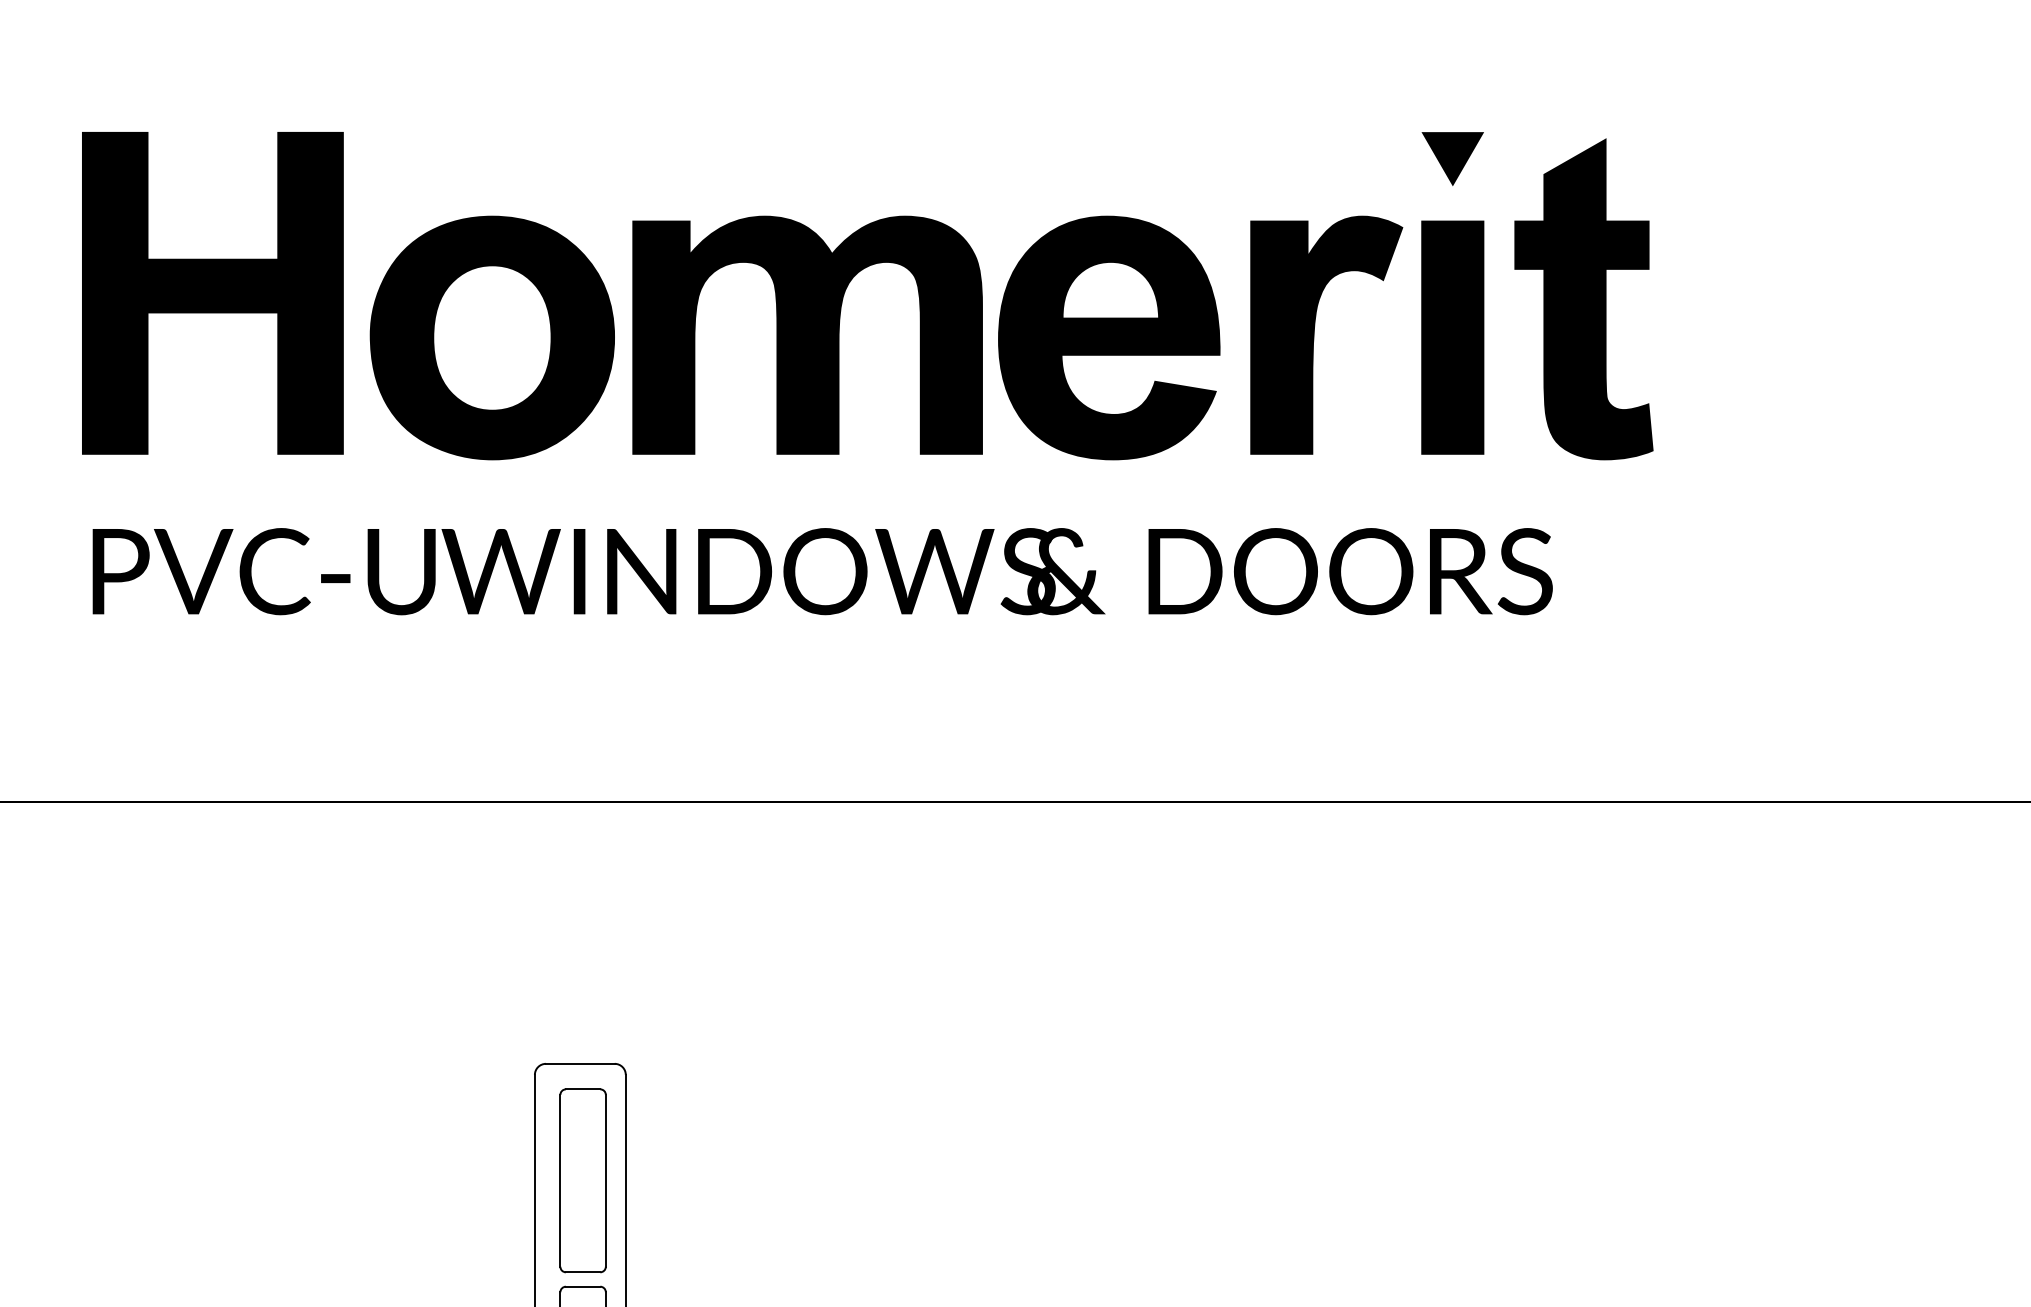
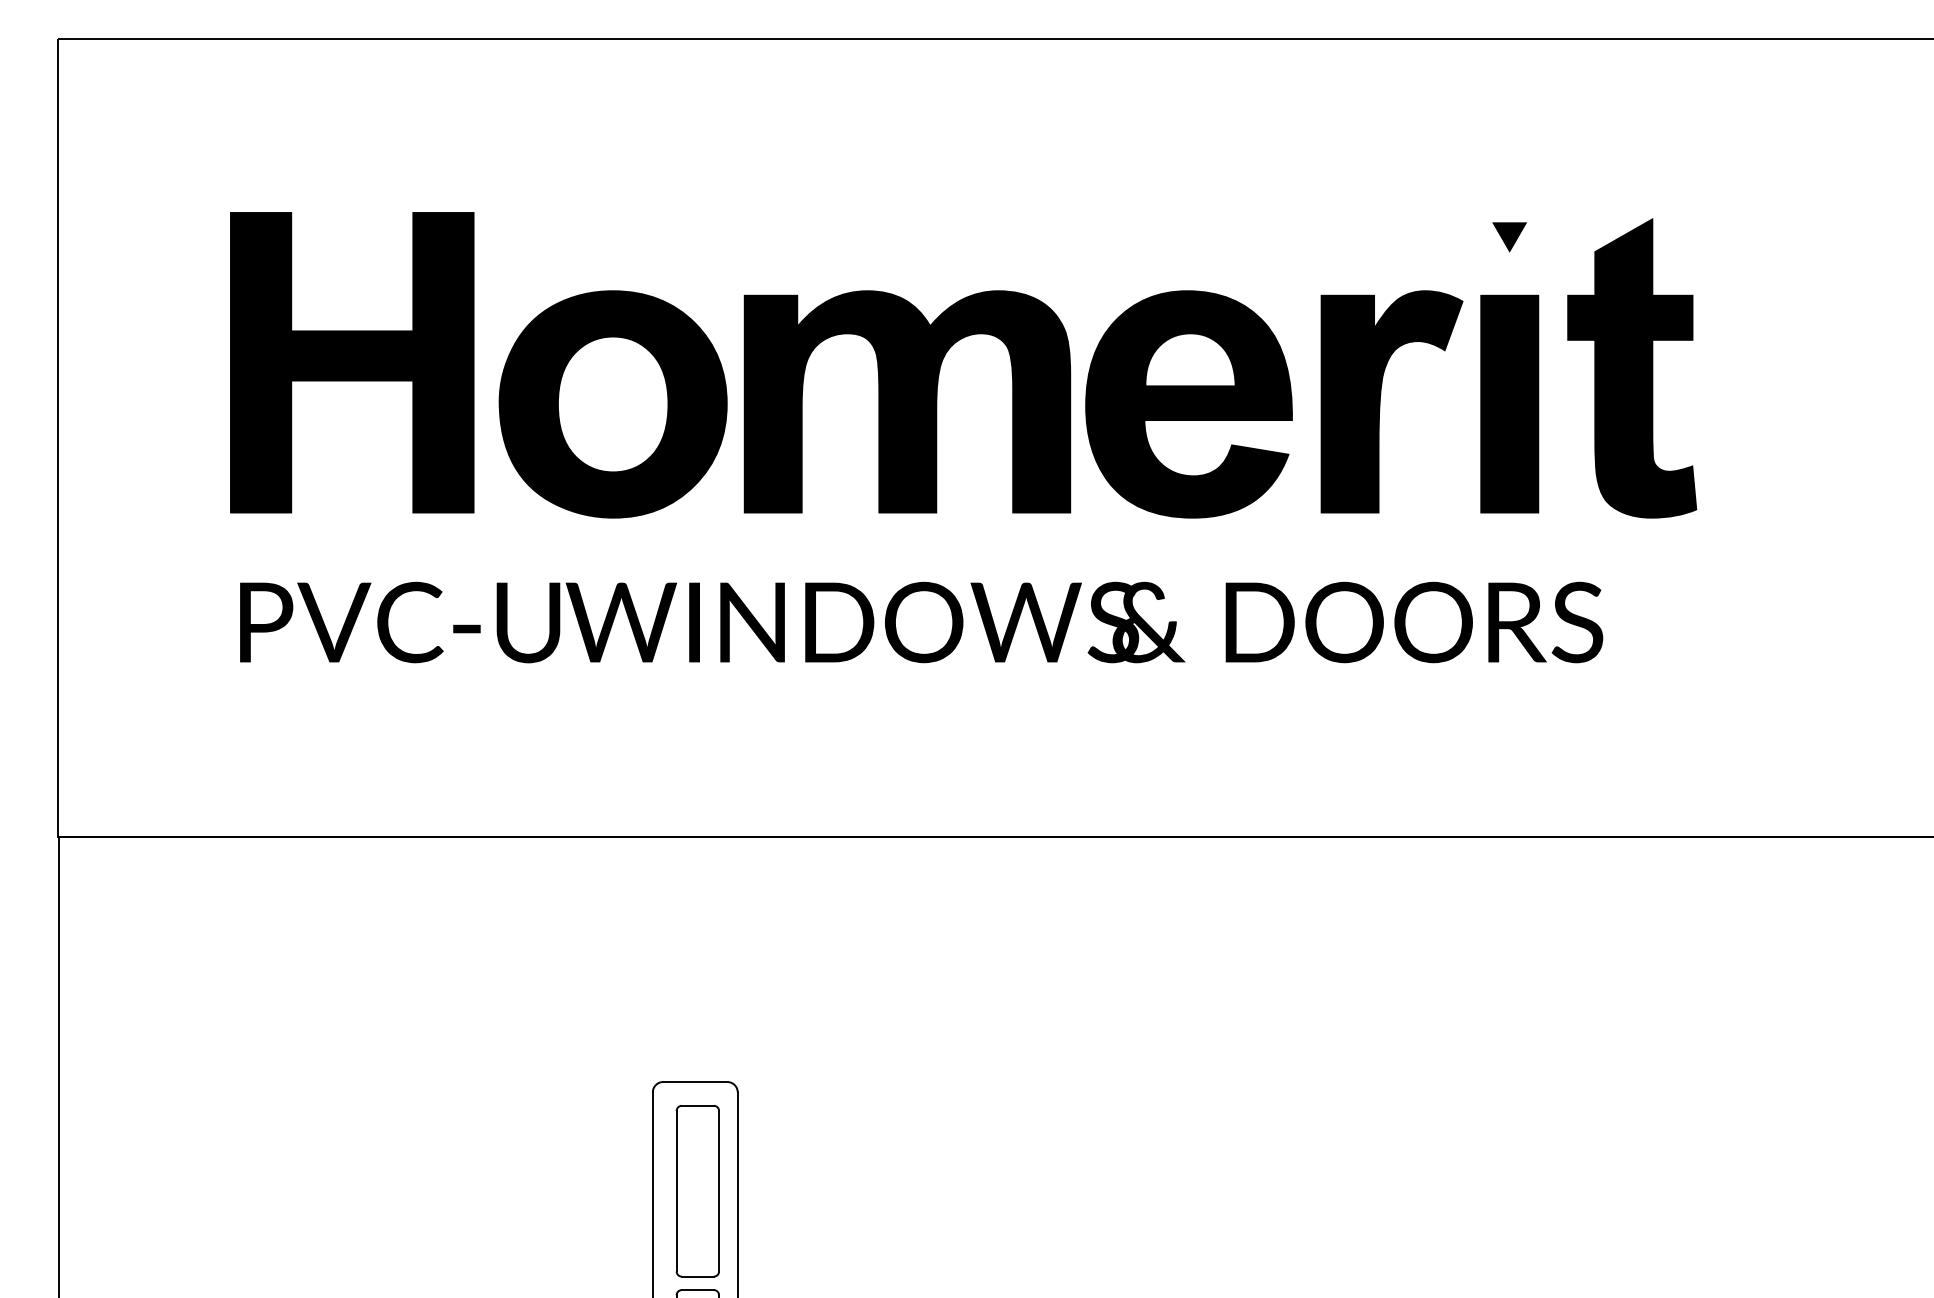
part: (1452, 159) -> (1509, 237), size x0.6

